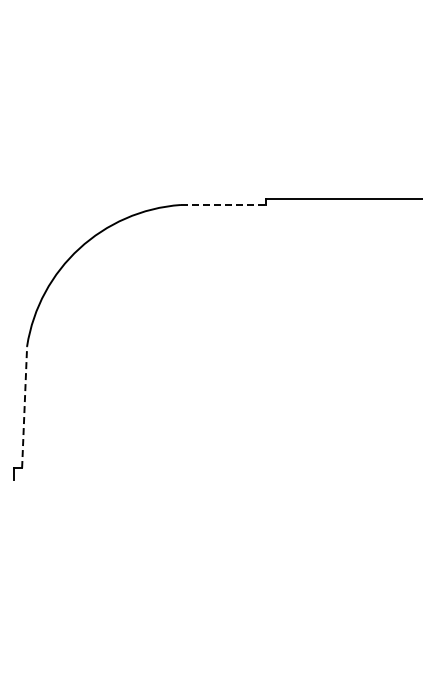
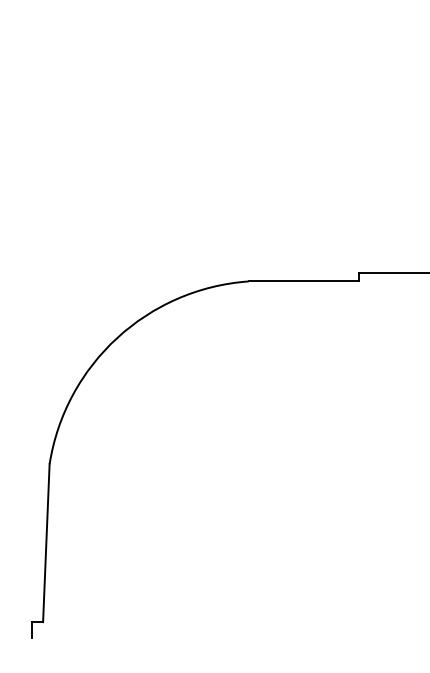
line: (223, 204) -> (303, 280), dashed -> solid
line: (24, 406) -> (46, 542), dashed -> solid

